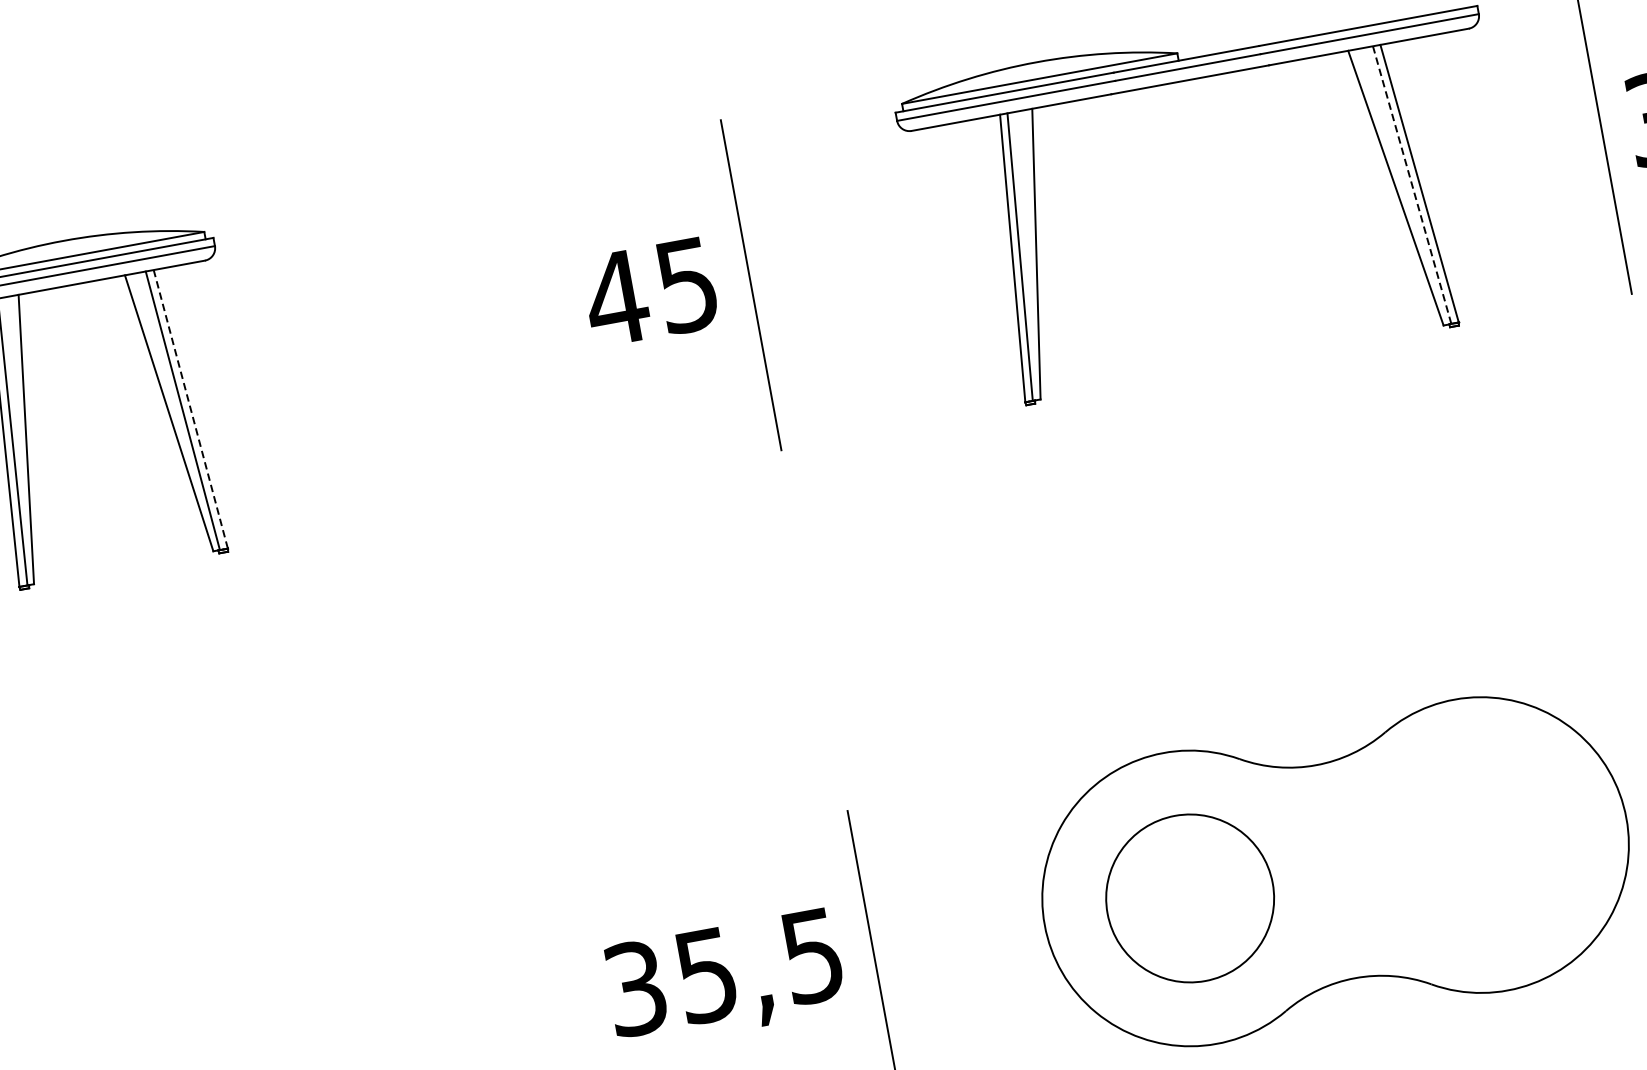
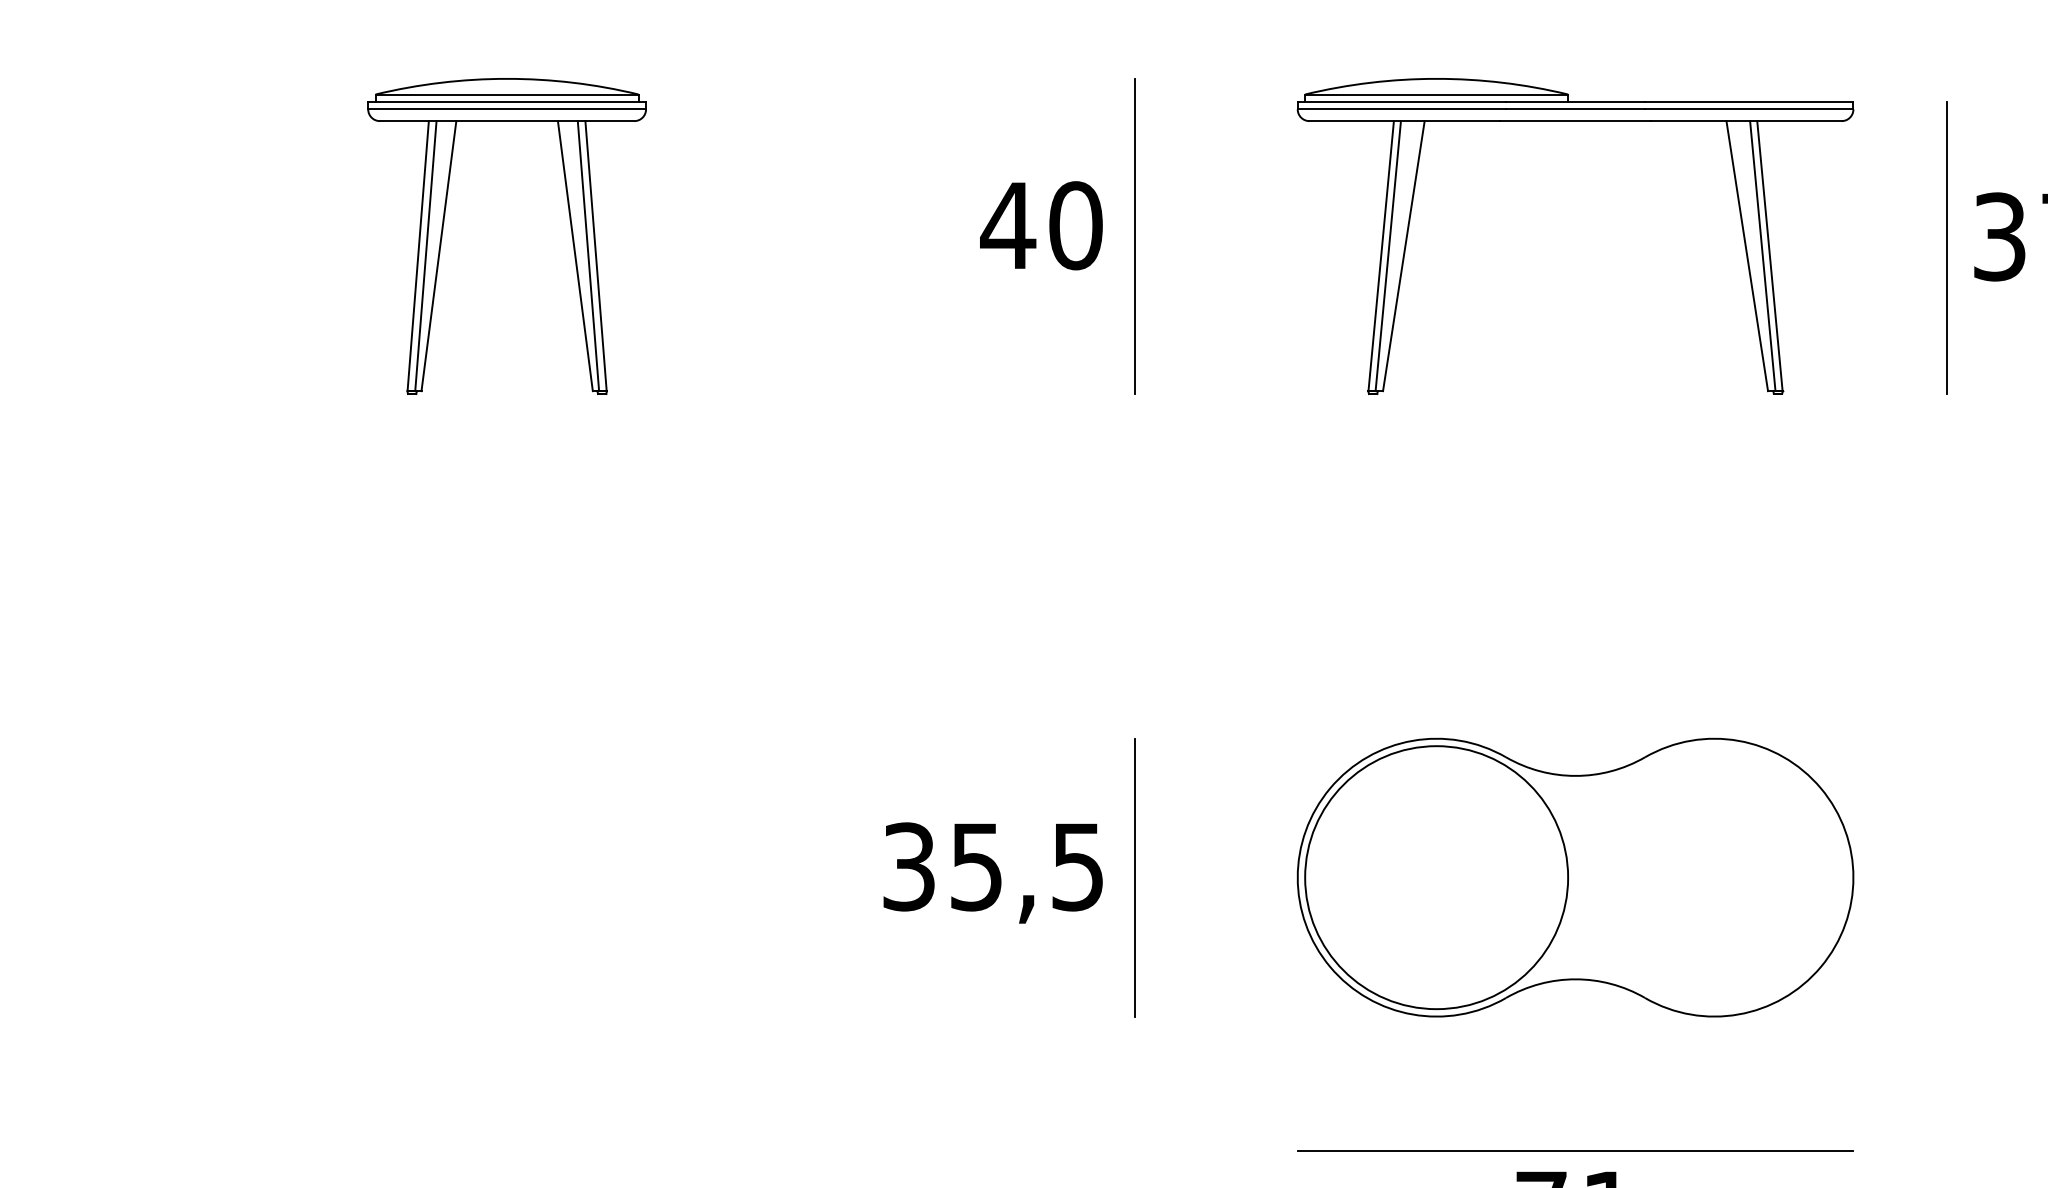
line: (1411, 185) -> (1762, 256), dashed -> solid
text: (686, 285) -> (1075, 225), 45 -> 40
line: (191, 408) -> (596, 255), dashed -> solid
circle: (1189, 898) -> (1436, 877), size x1.67

